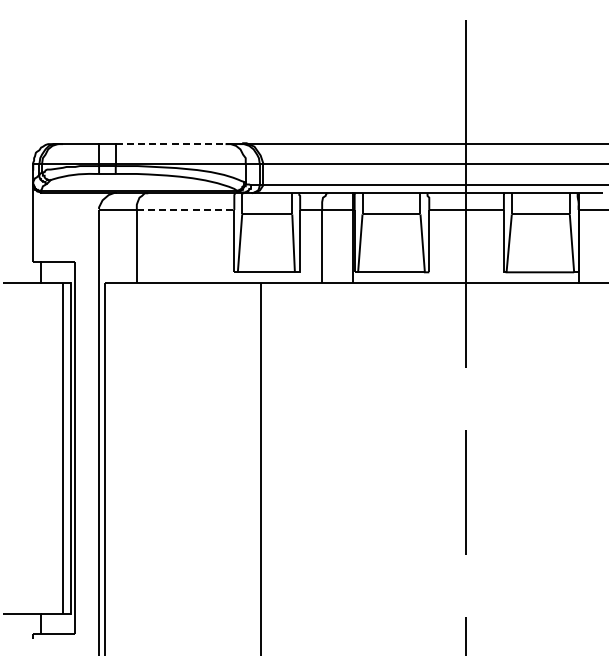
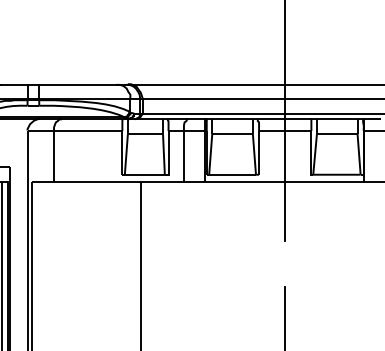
line: (170, 144) -> (77, 85), dashed -> solid
line: (185, 209) -> (88, 130), dashed -> solid

